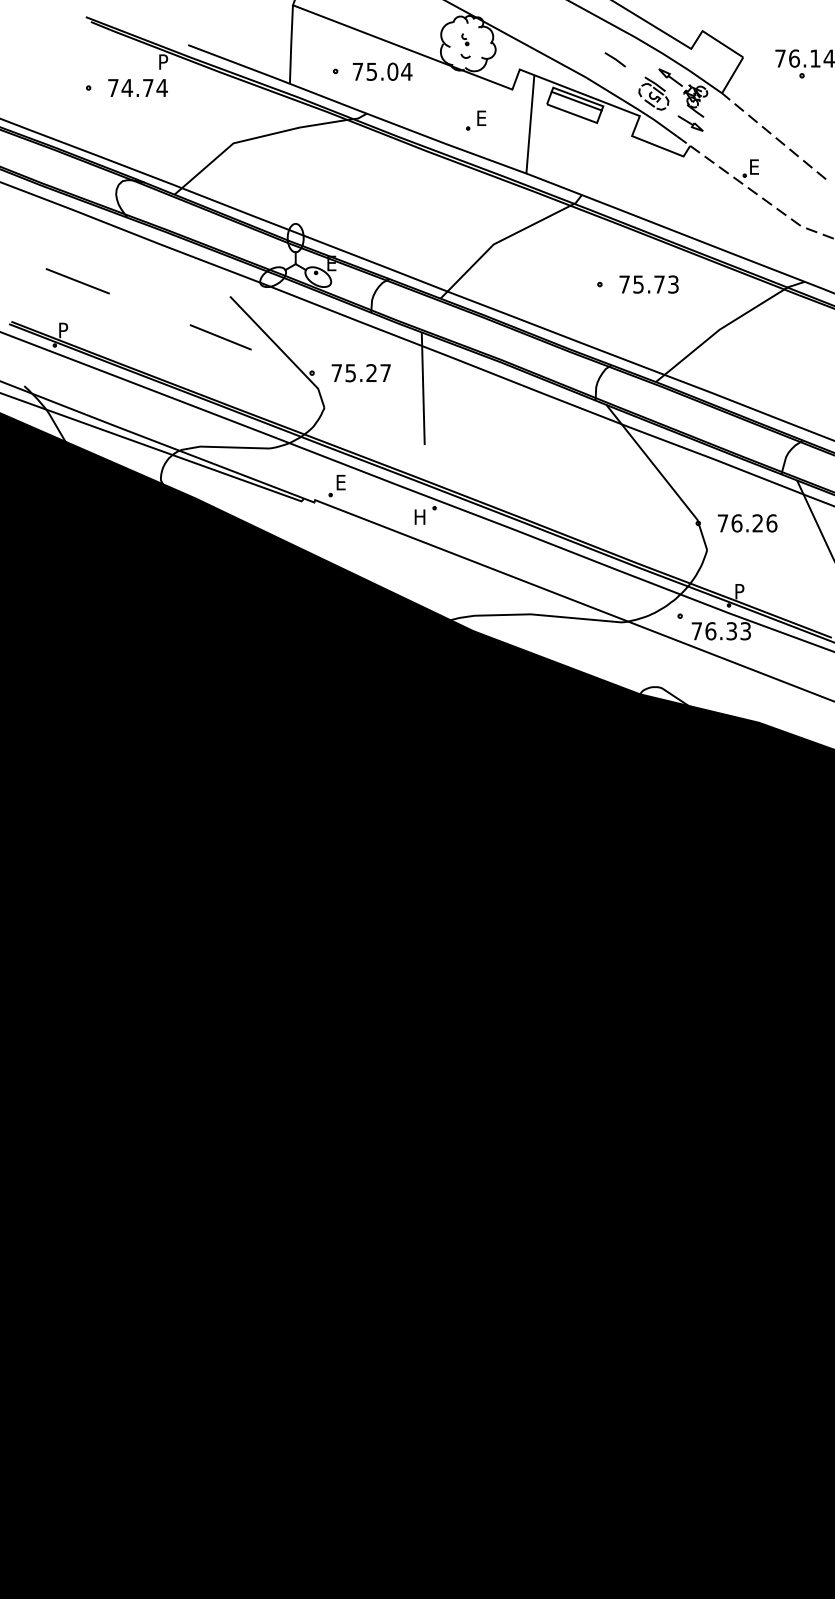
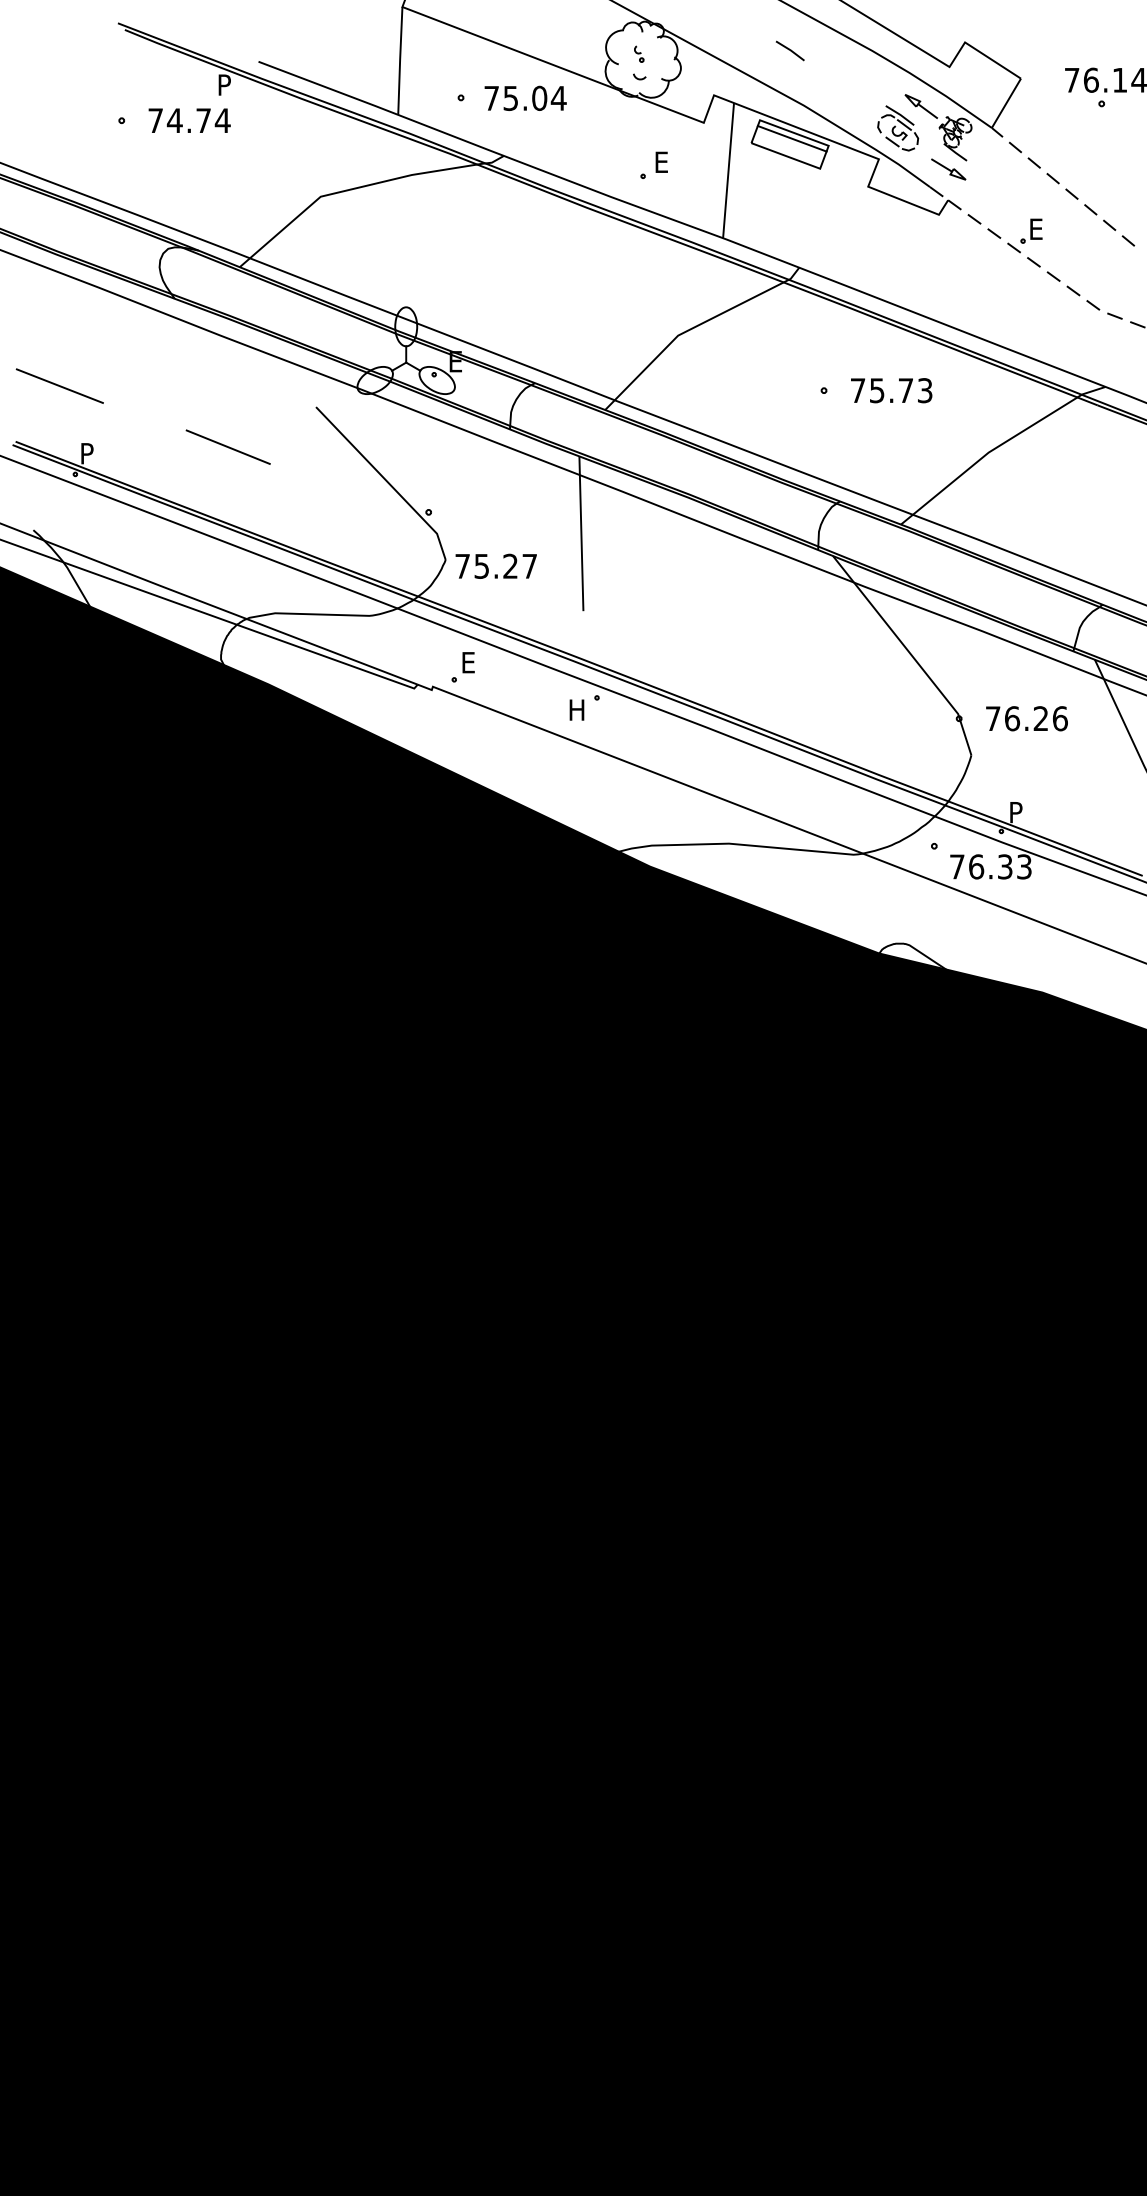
line: (614, 59) -> (789, 50), moved
line: (77, 280) -> (59, 385), moved
line: (220, 336) -> (227, 446), moved
text: (360, 372) -> (495, 565), moved

